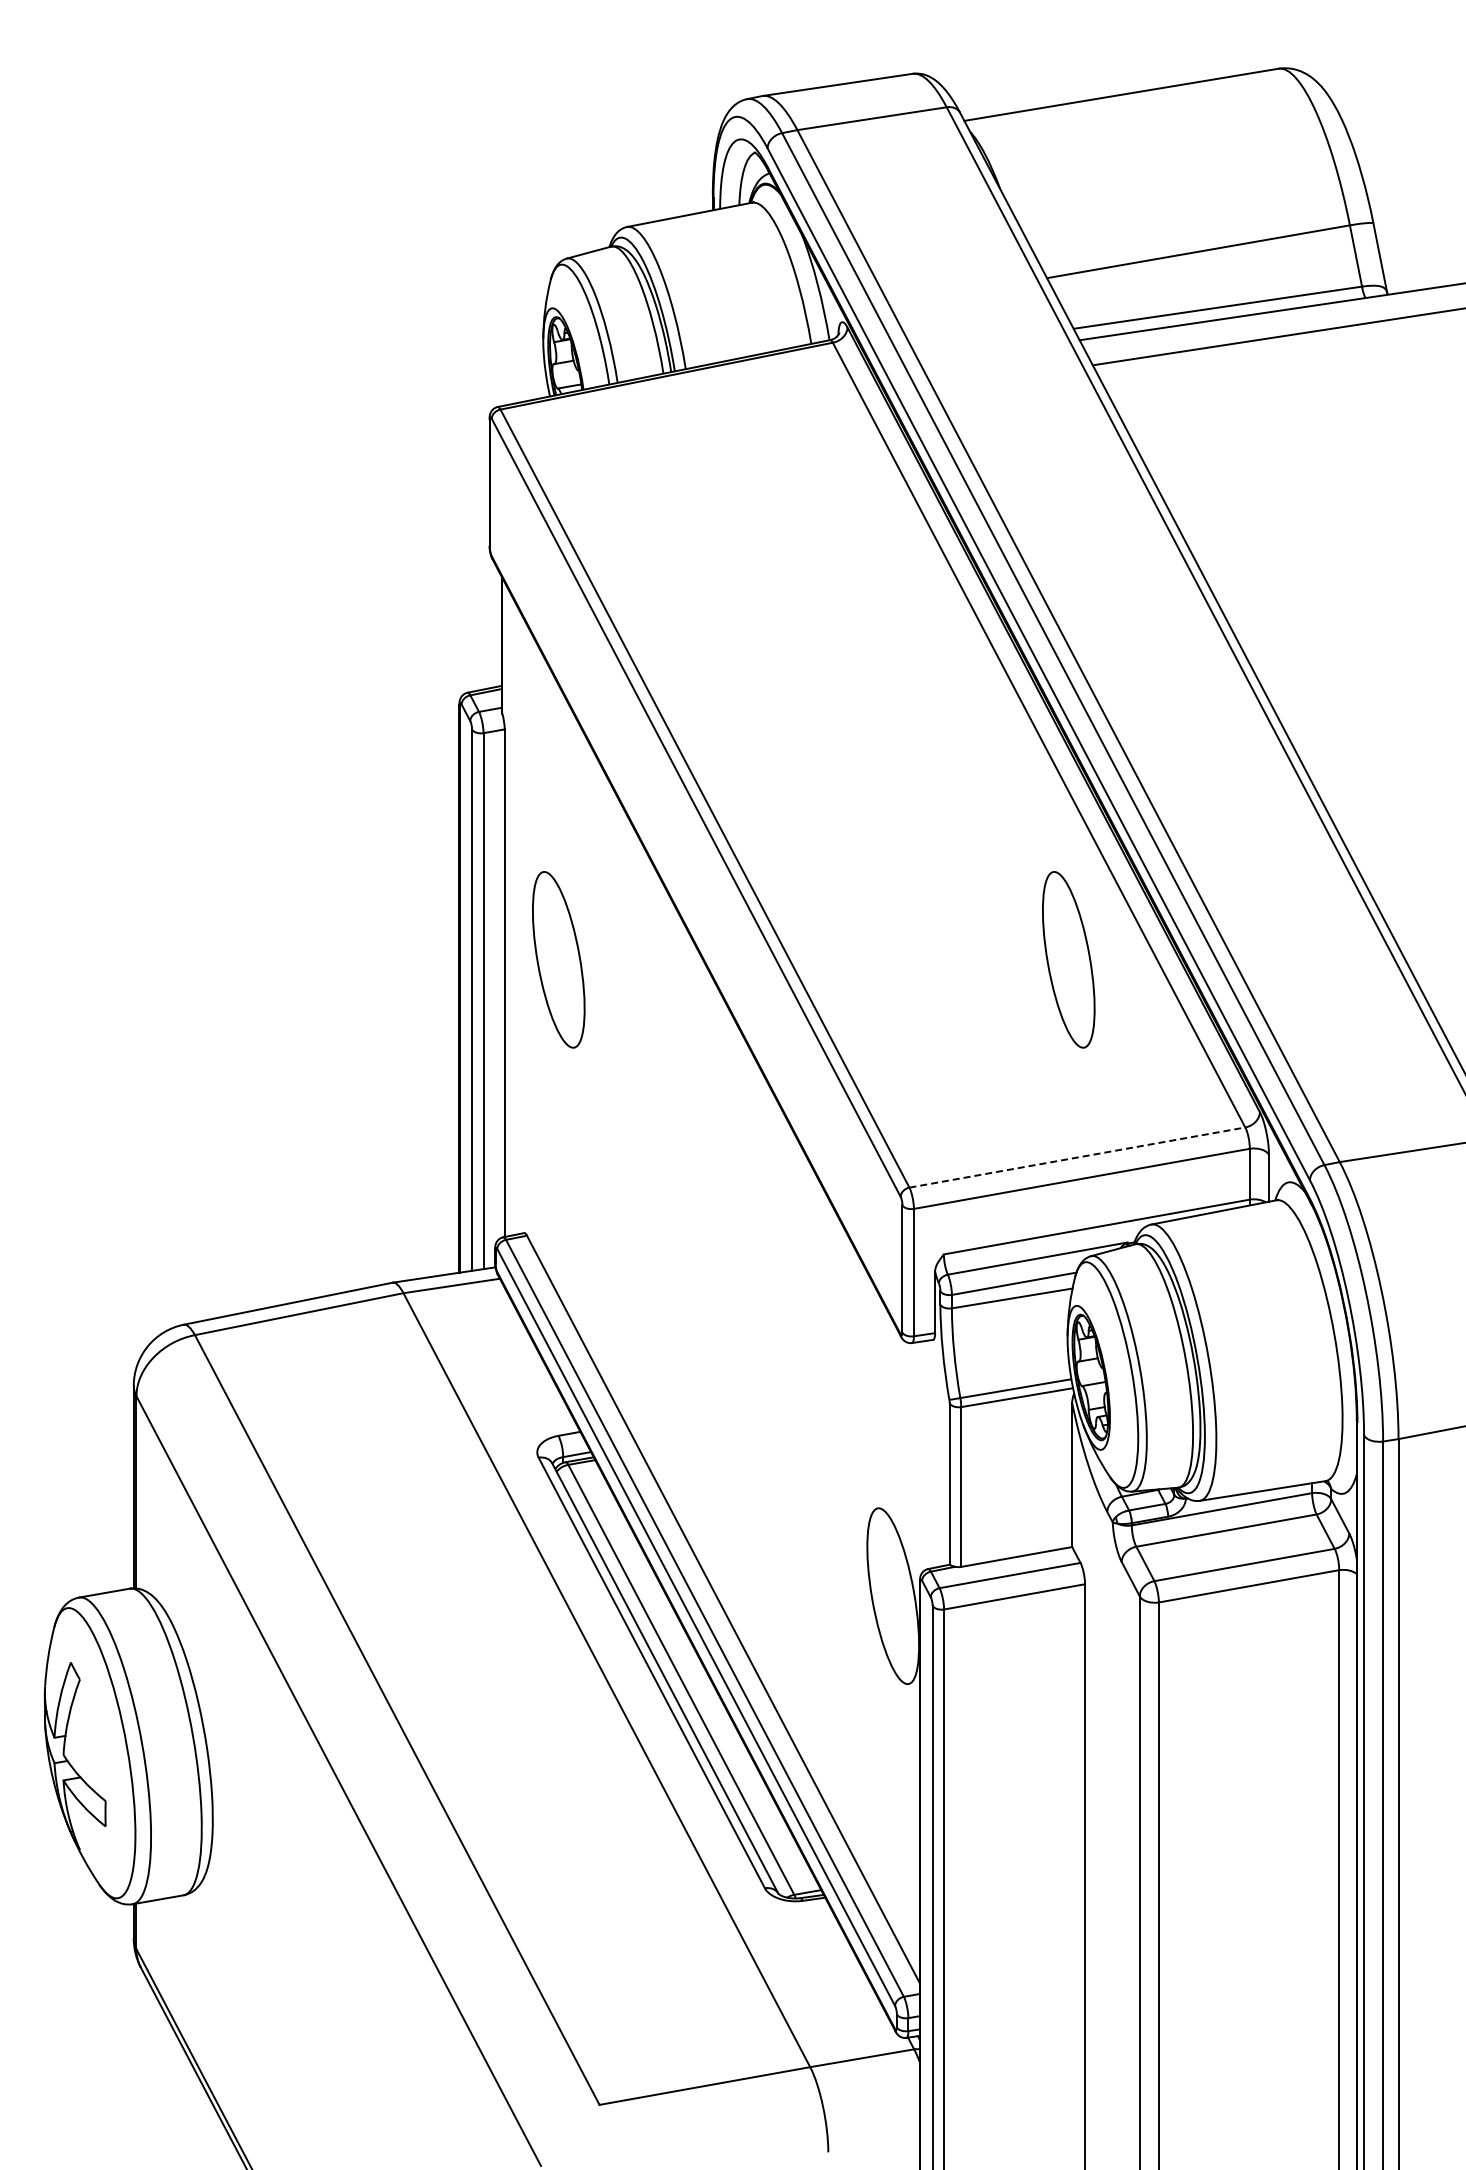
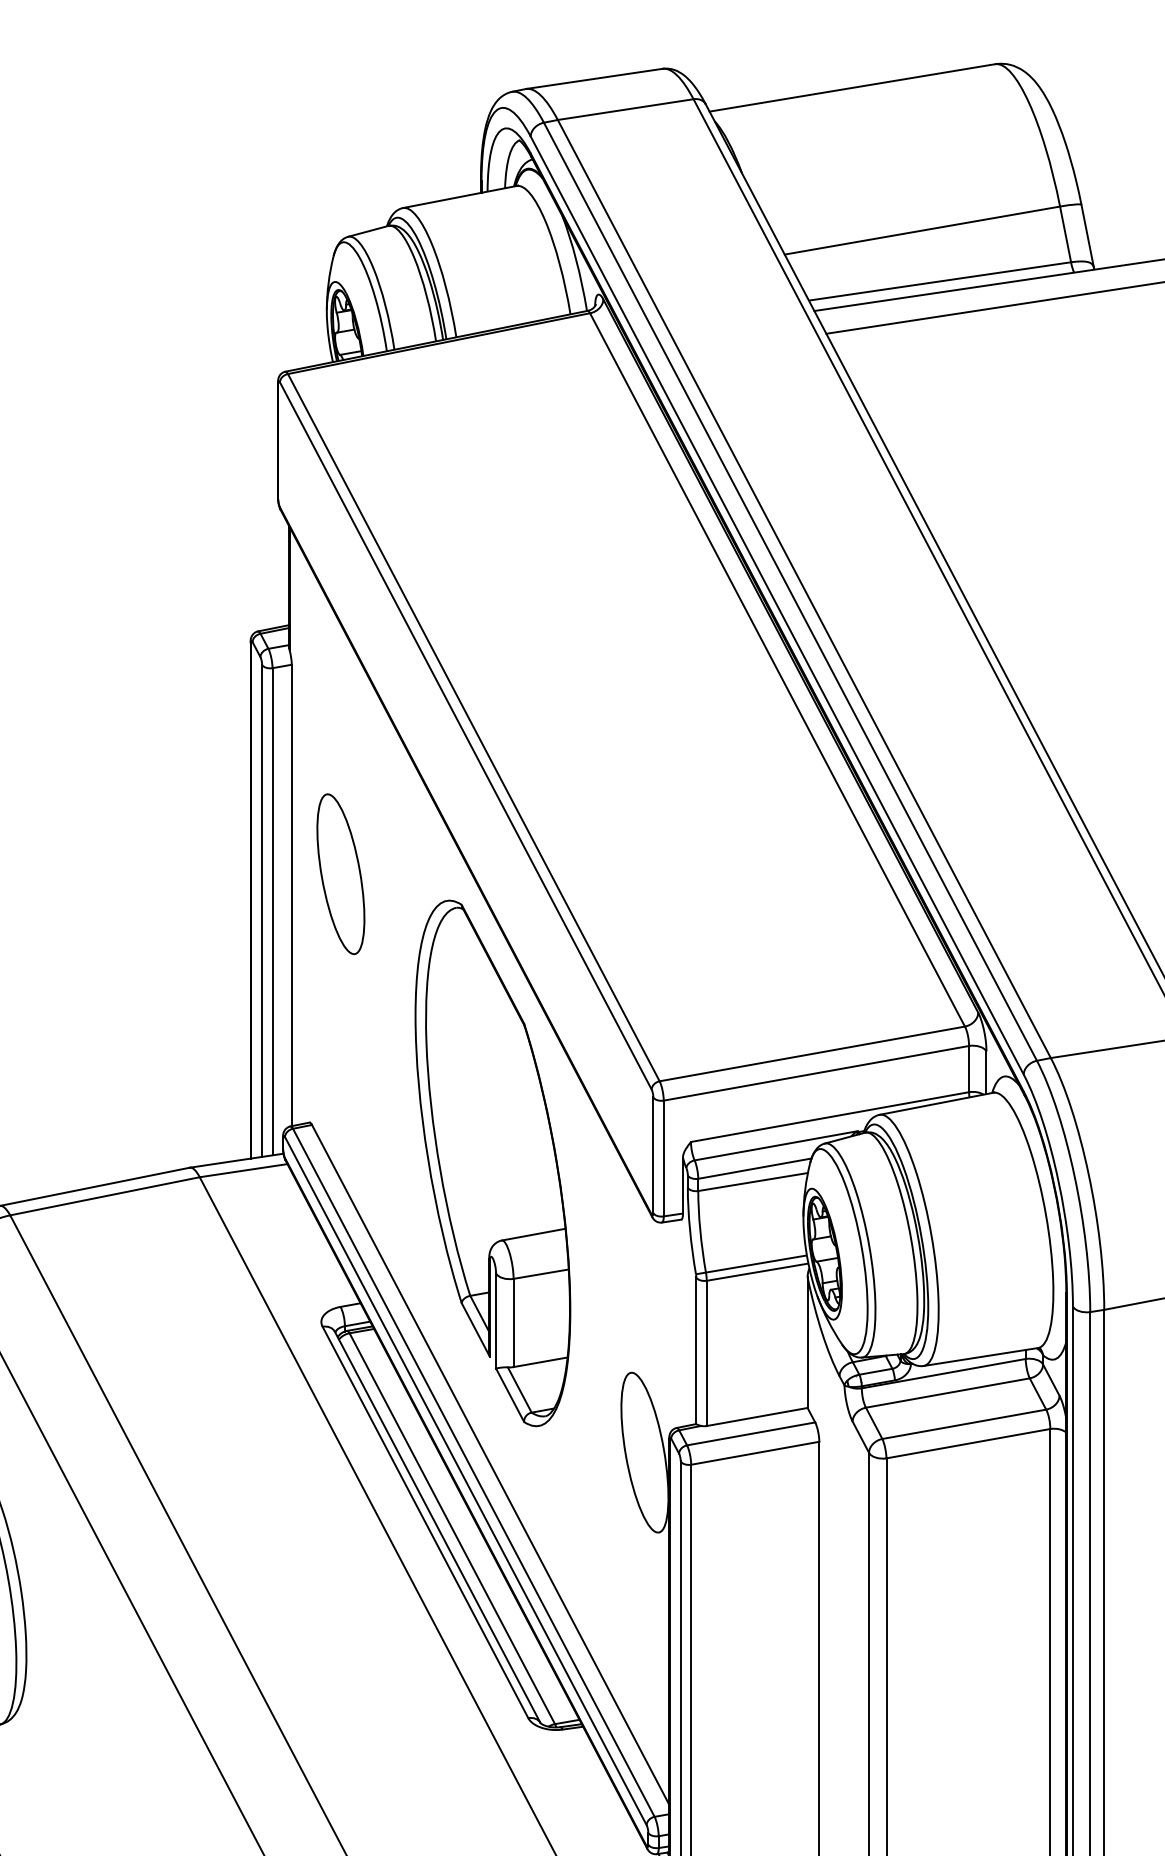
part: (1068, 959) -> (804, 873), removed
line: (1077, 1157) -> (812, 1053), dashed -> solid
part: (726, 1277) -> (493, 1162), added

